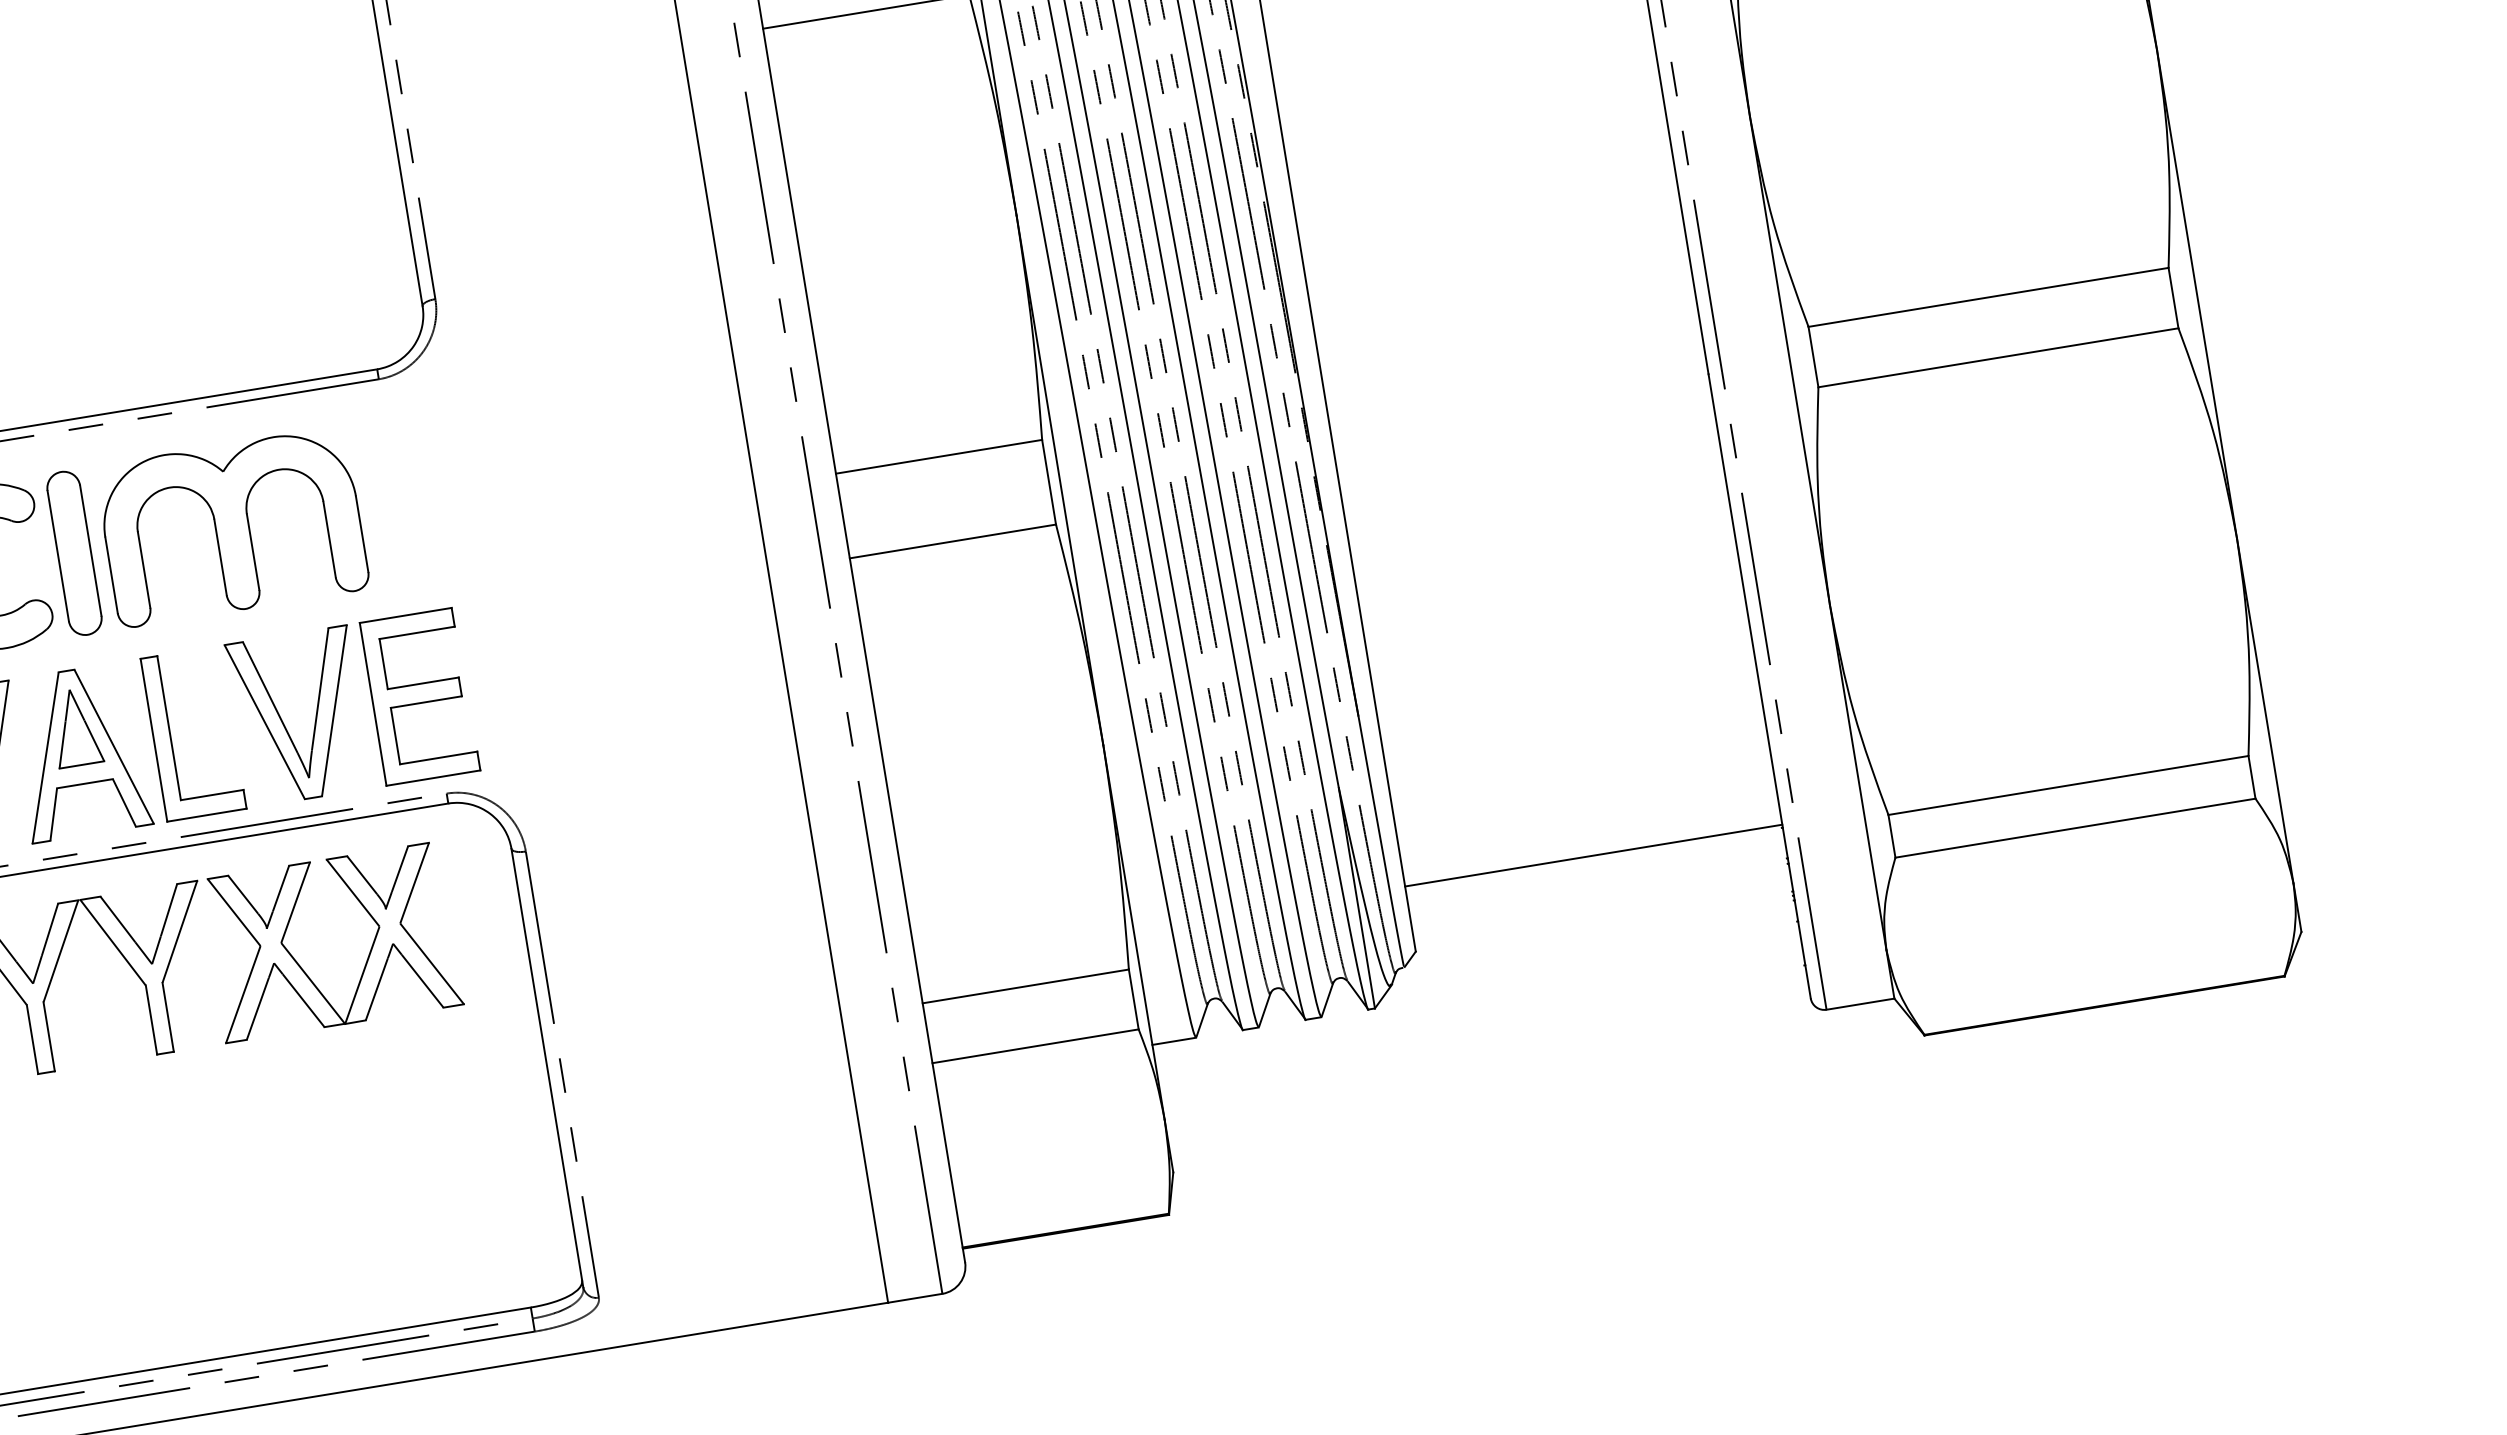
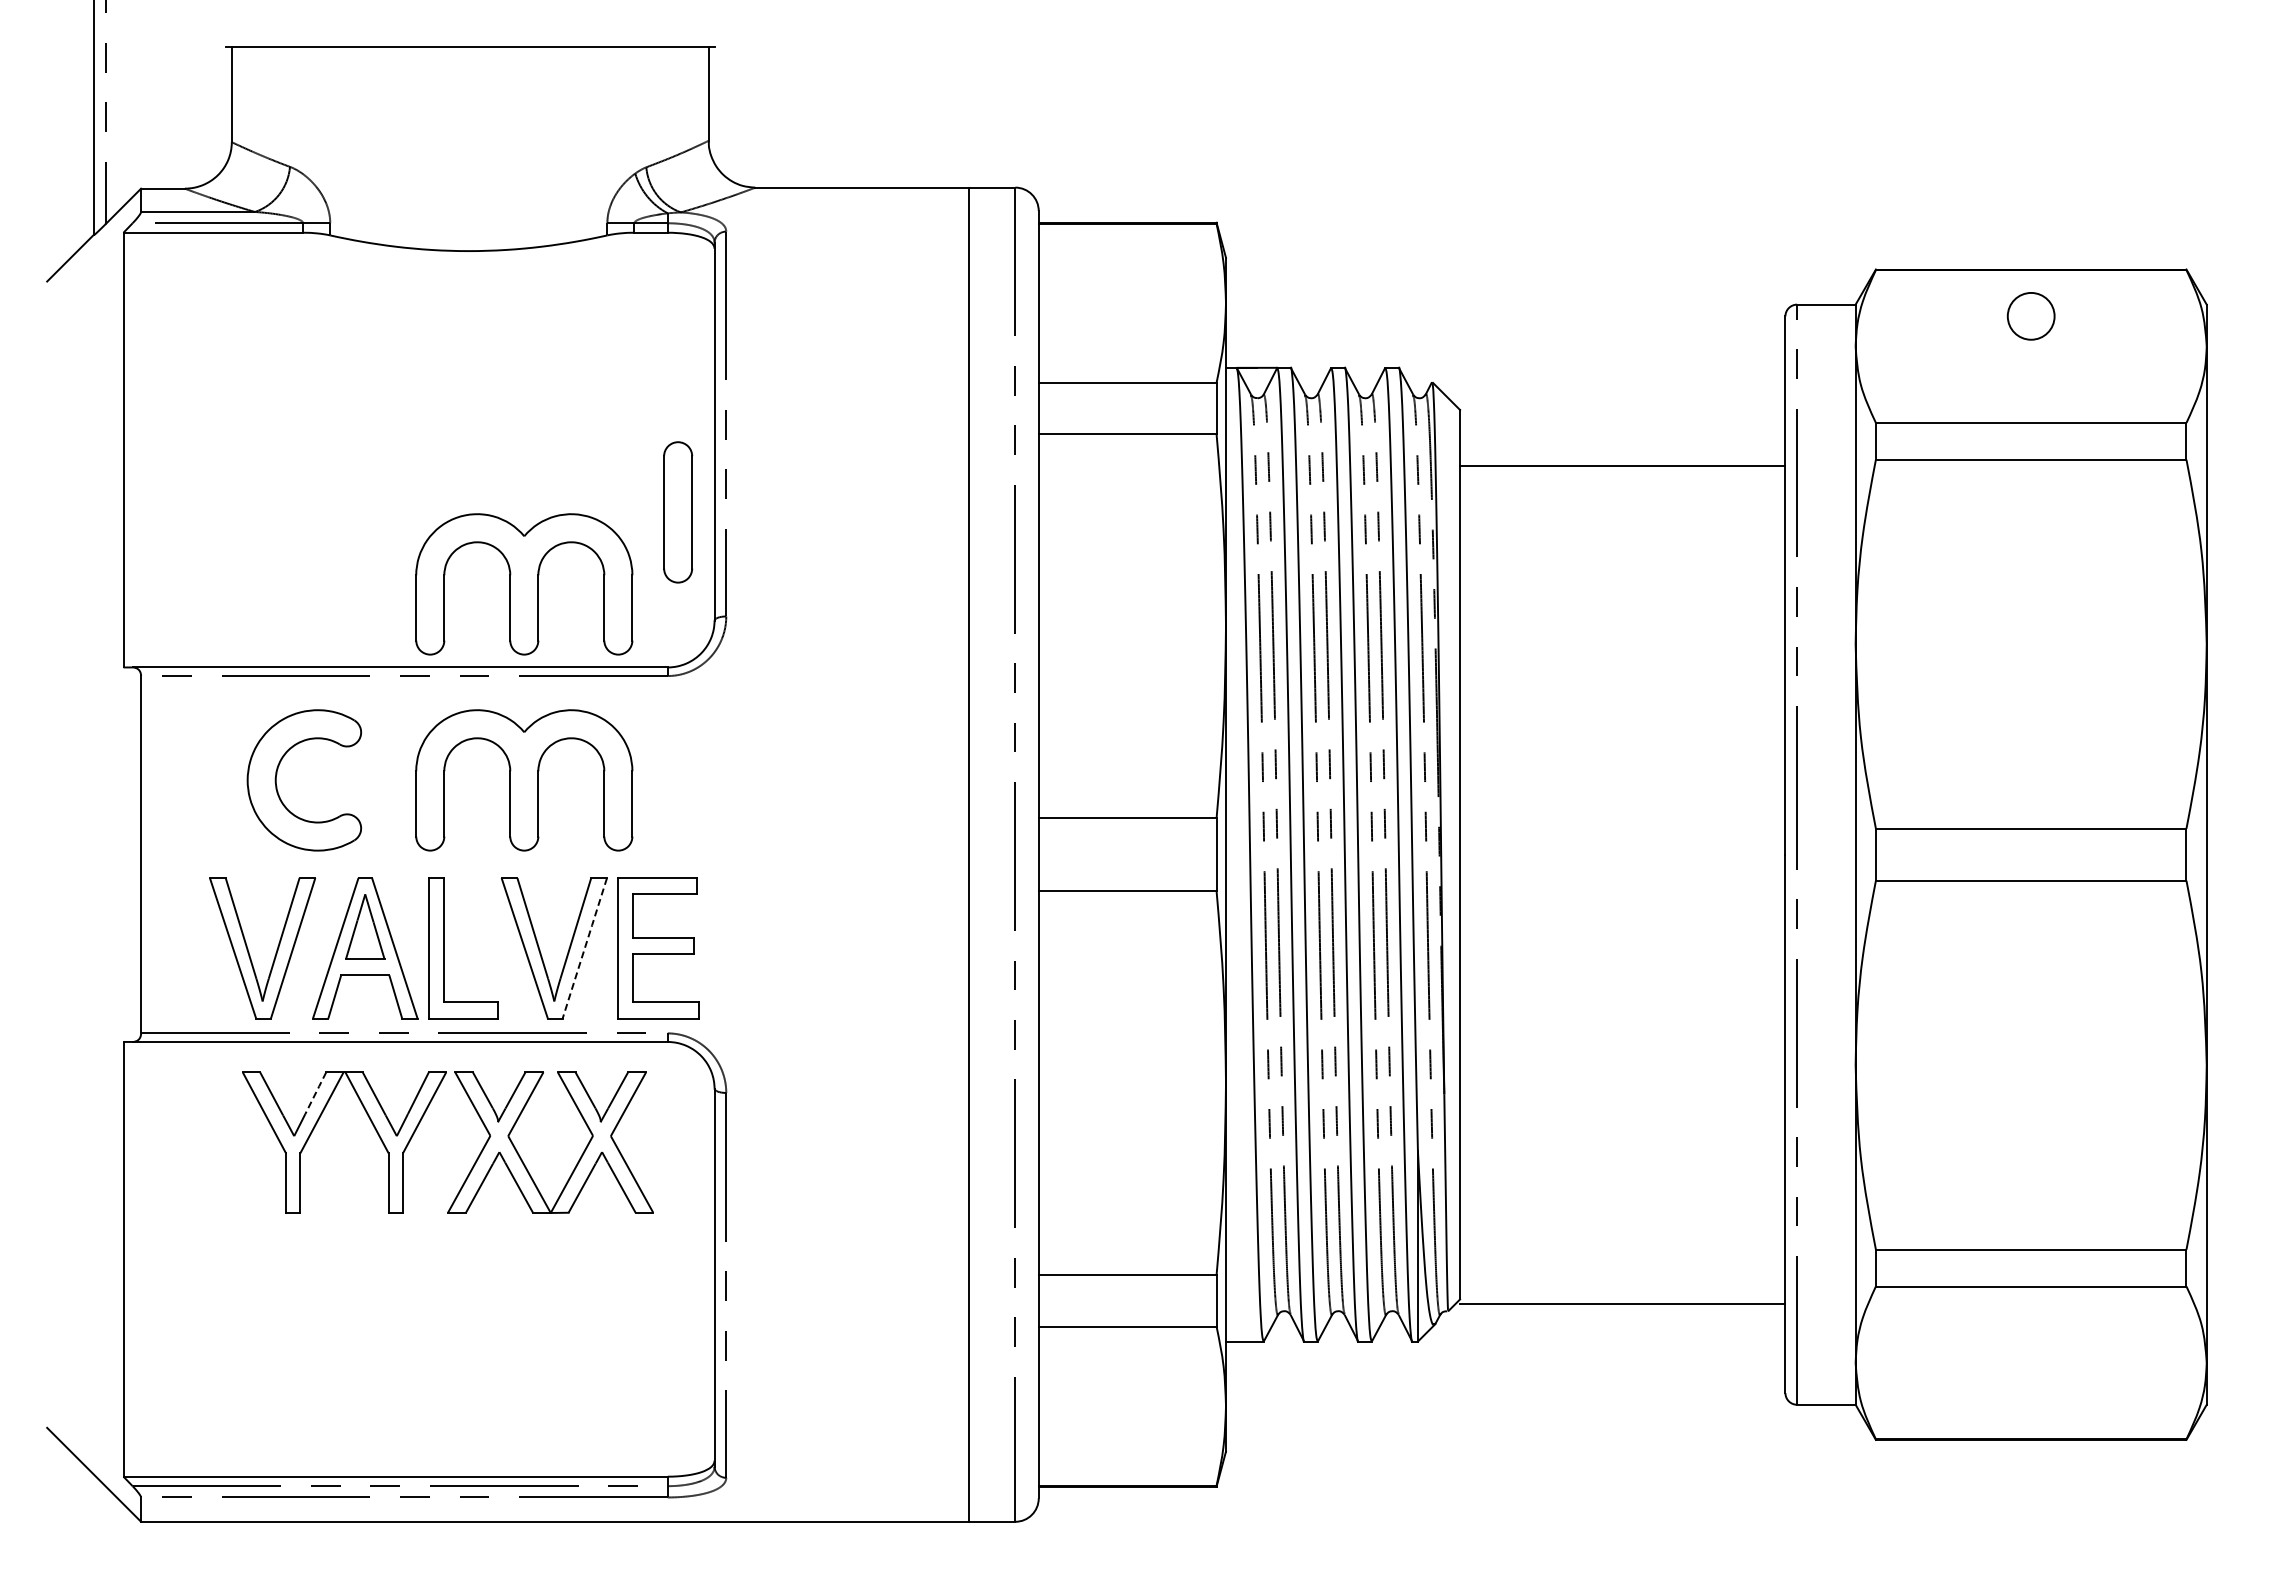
part: (195, 300) -> (524, 584), added
part: (74, 553) -> (678, 512), moved
line: (334, 710) -> (584, 948), solid -> dashed
line: (1593, 855) -> (1622, 1304), moved
line: (49, 930) -> (315, 1093), solid -> dashed

